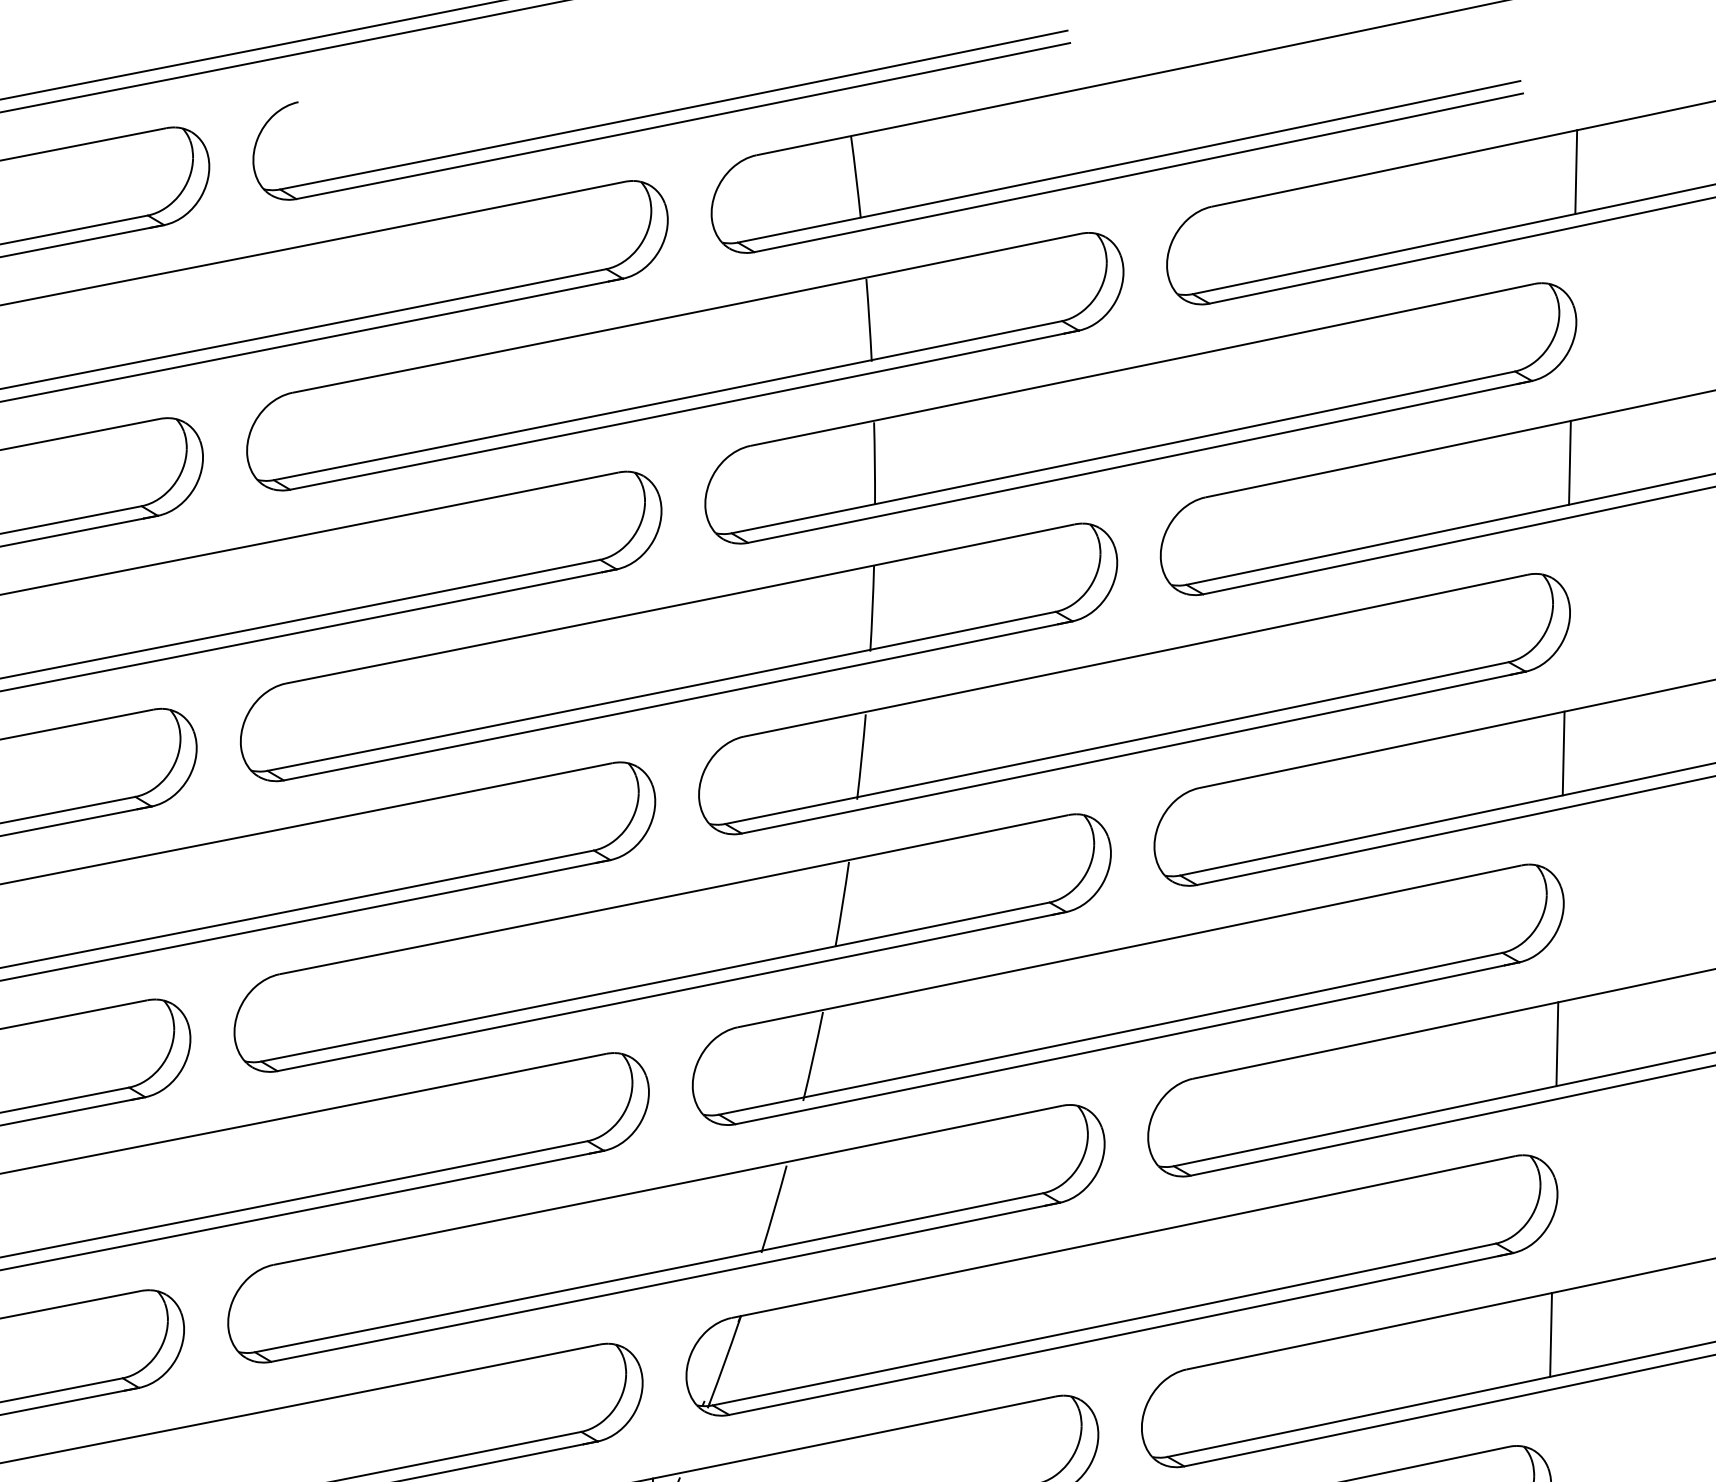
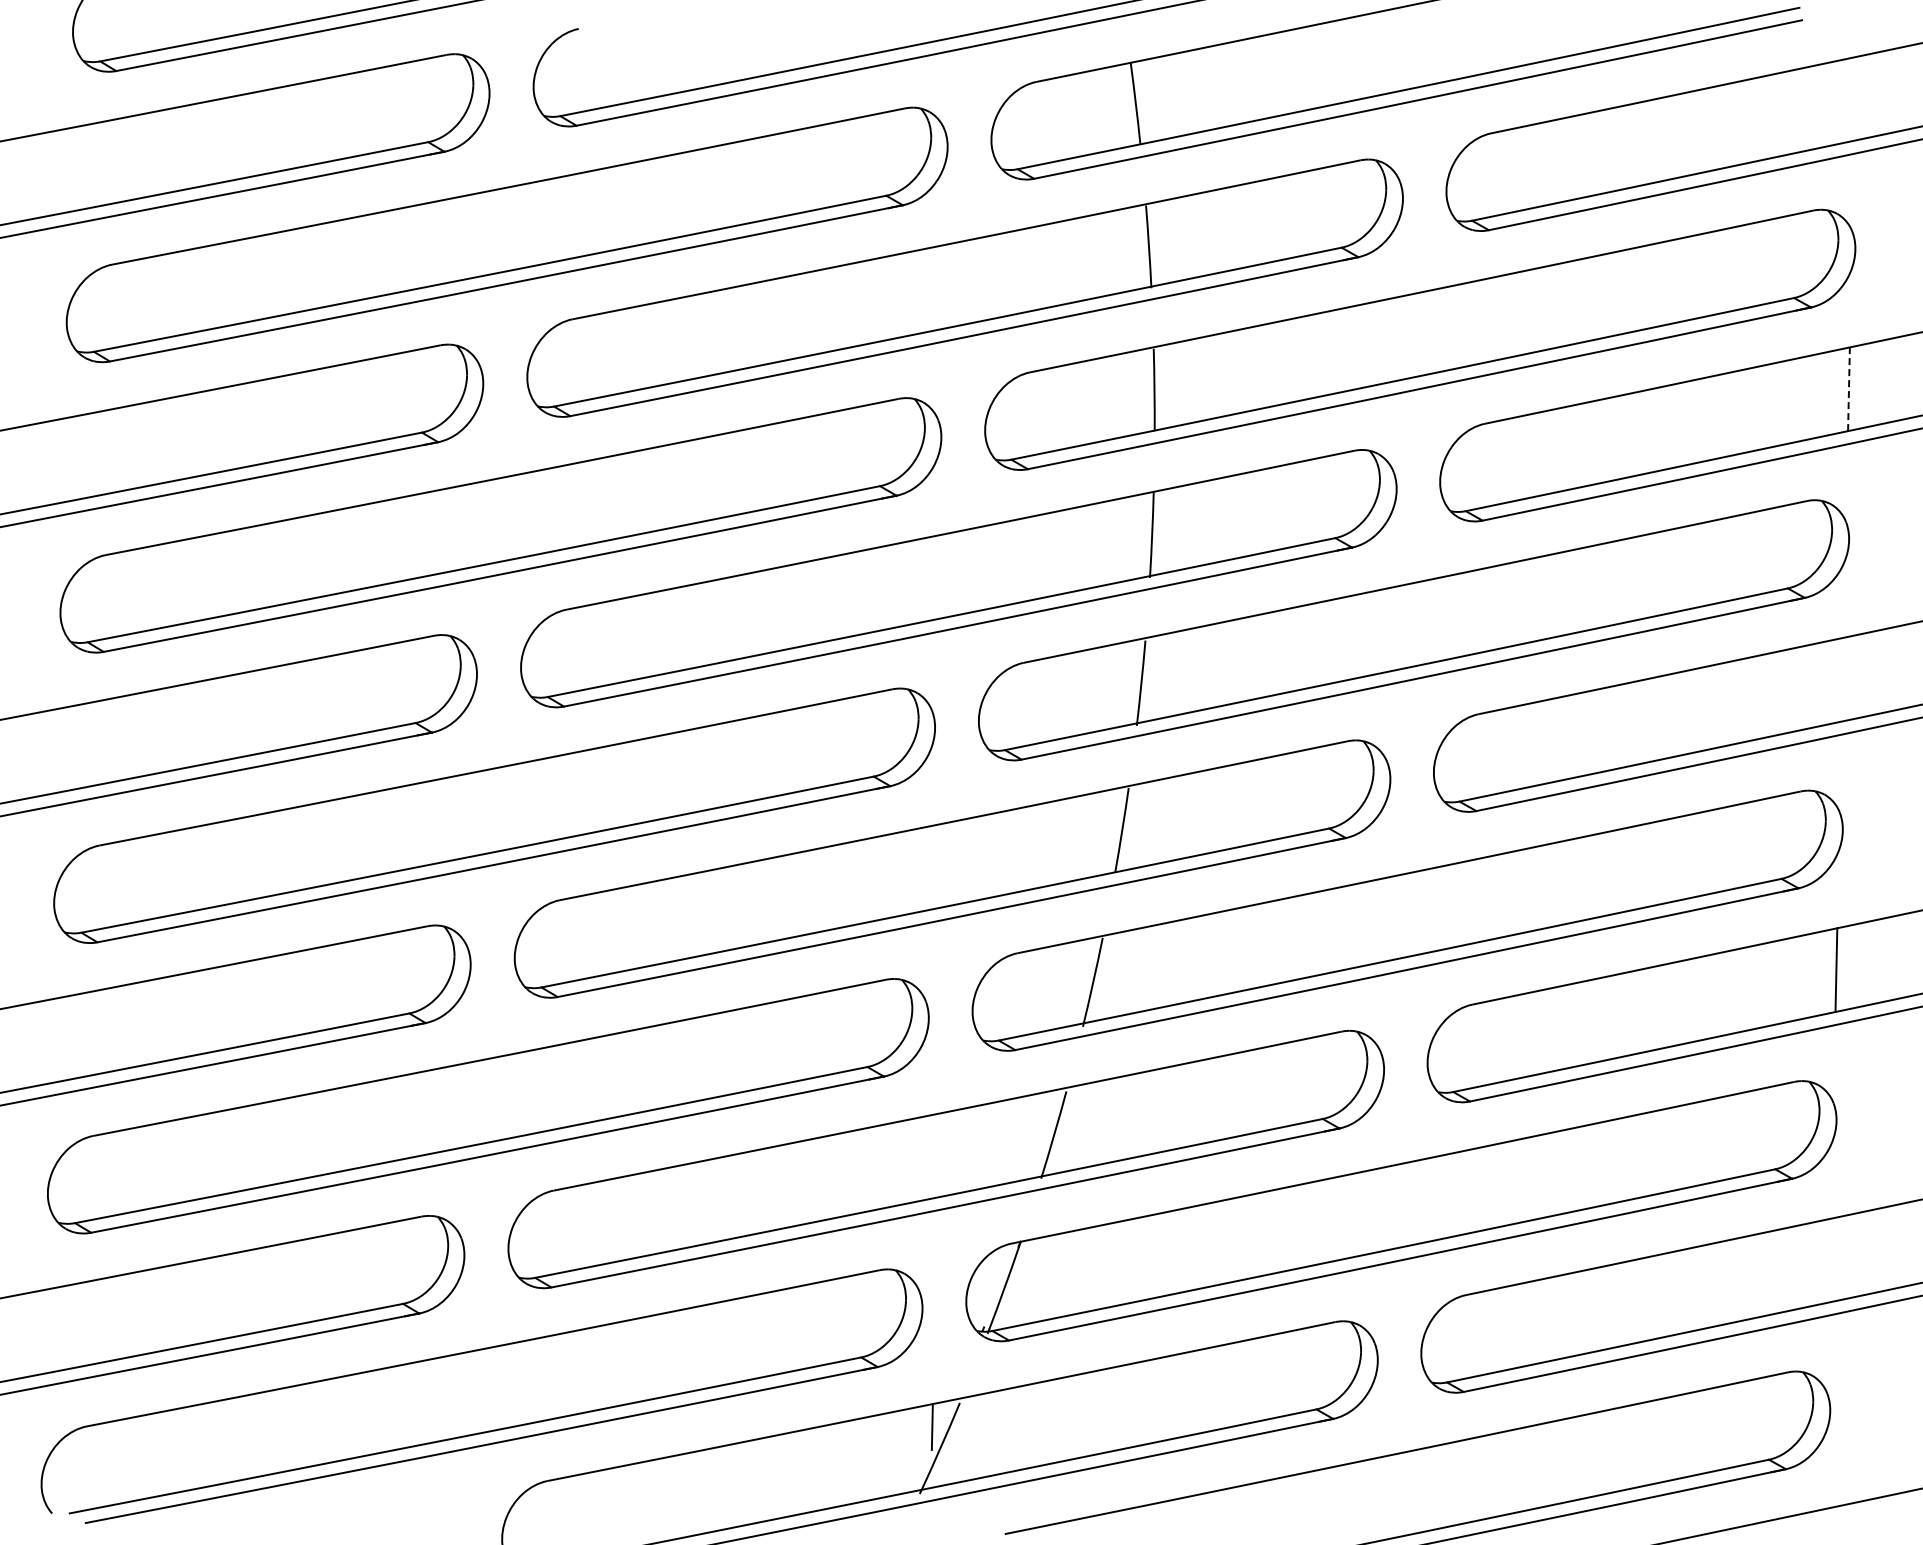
line: (1576, 171) -> (1855, 98), removed
line: (1569, 463) -> (1848, 389), solid -> dashed
line: (1563, 753) -> (1842, 679), removed
line: (1551, 1334) -> (1830, 1260), removed

